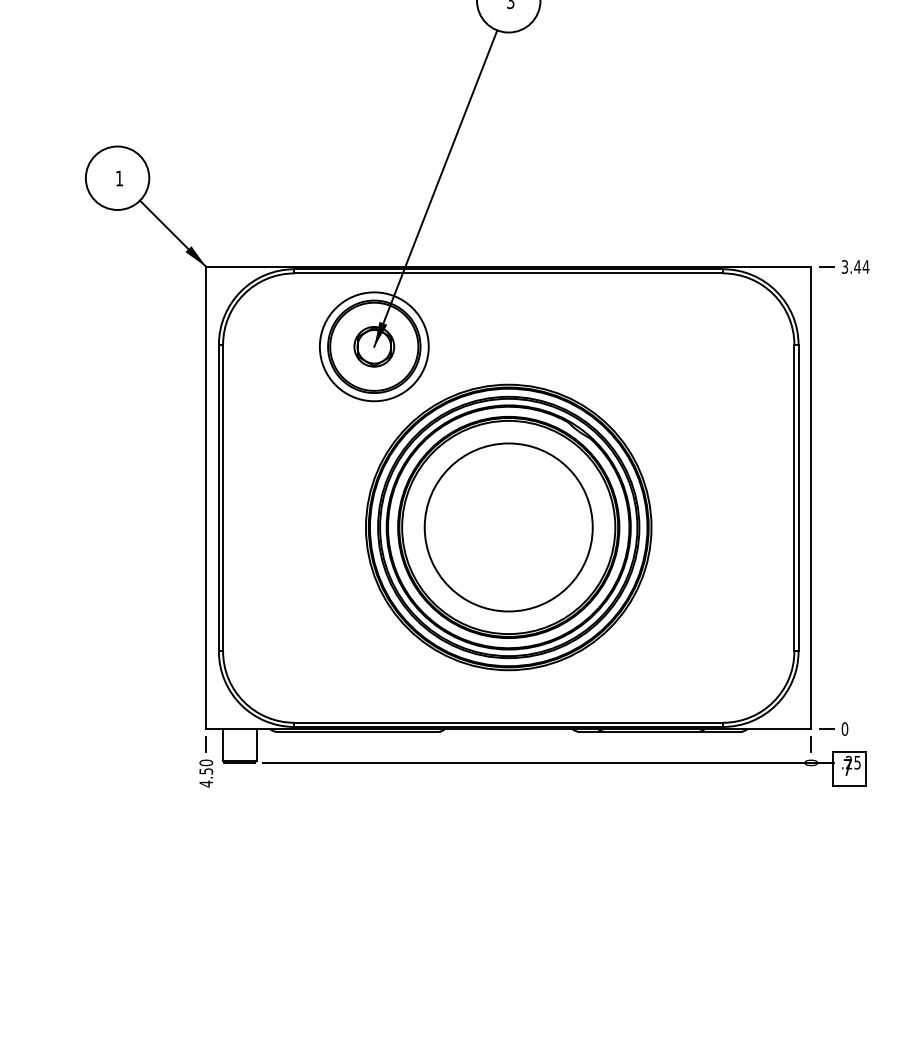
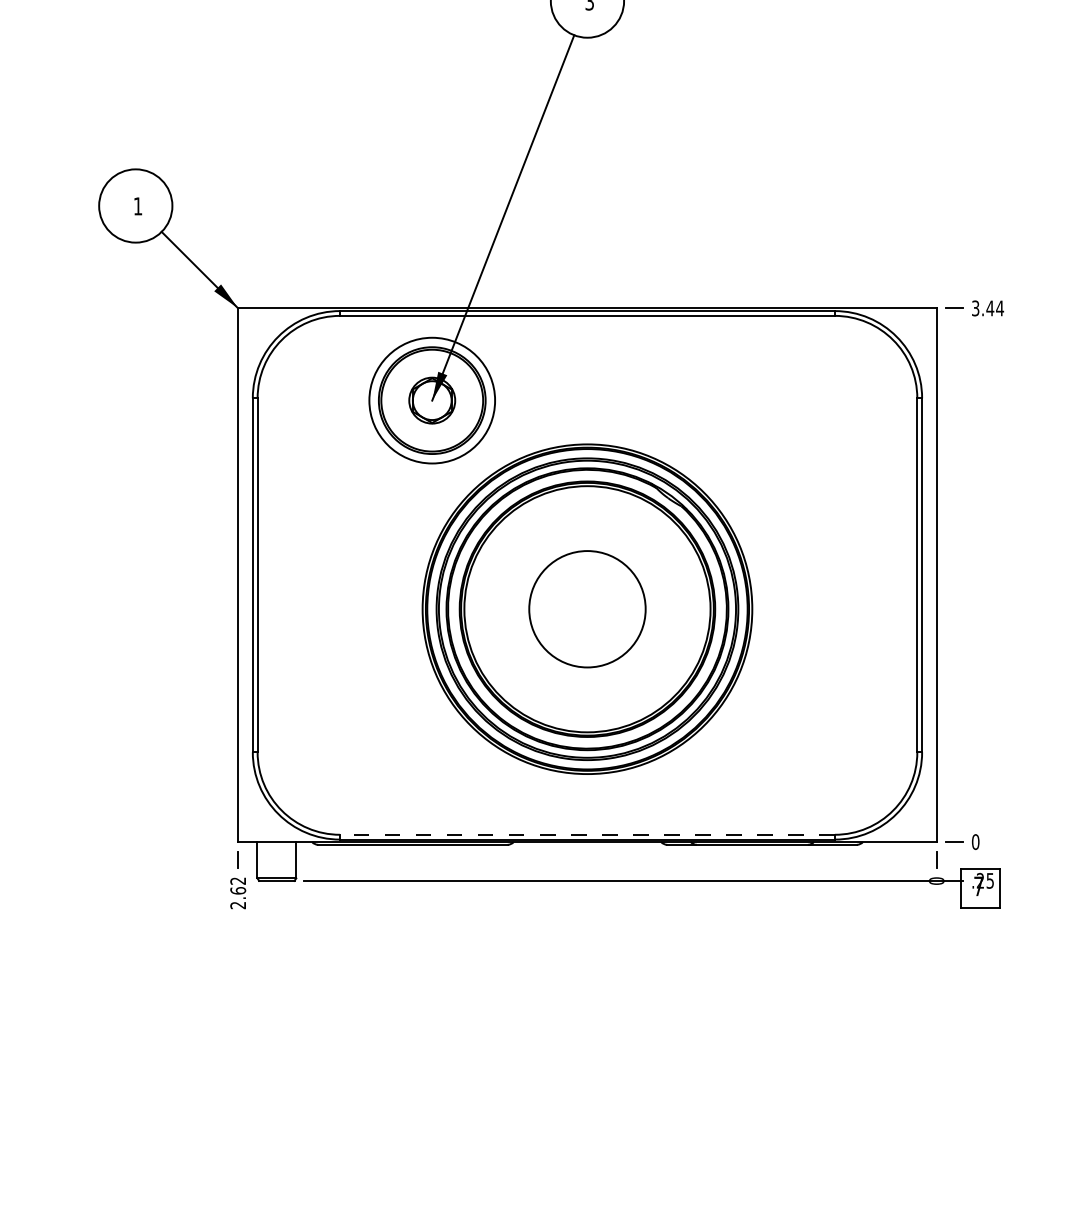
circle: (508, 527) -> (587, 609), size x0.6
line: (508, 722) -> (587, 834), solid -> dashed
text: (206, 773) -> (238, 893), 4.50 -> 2.62

